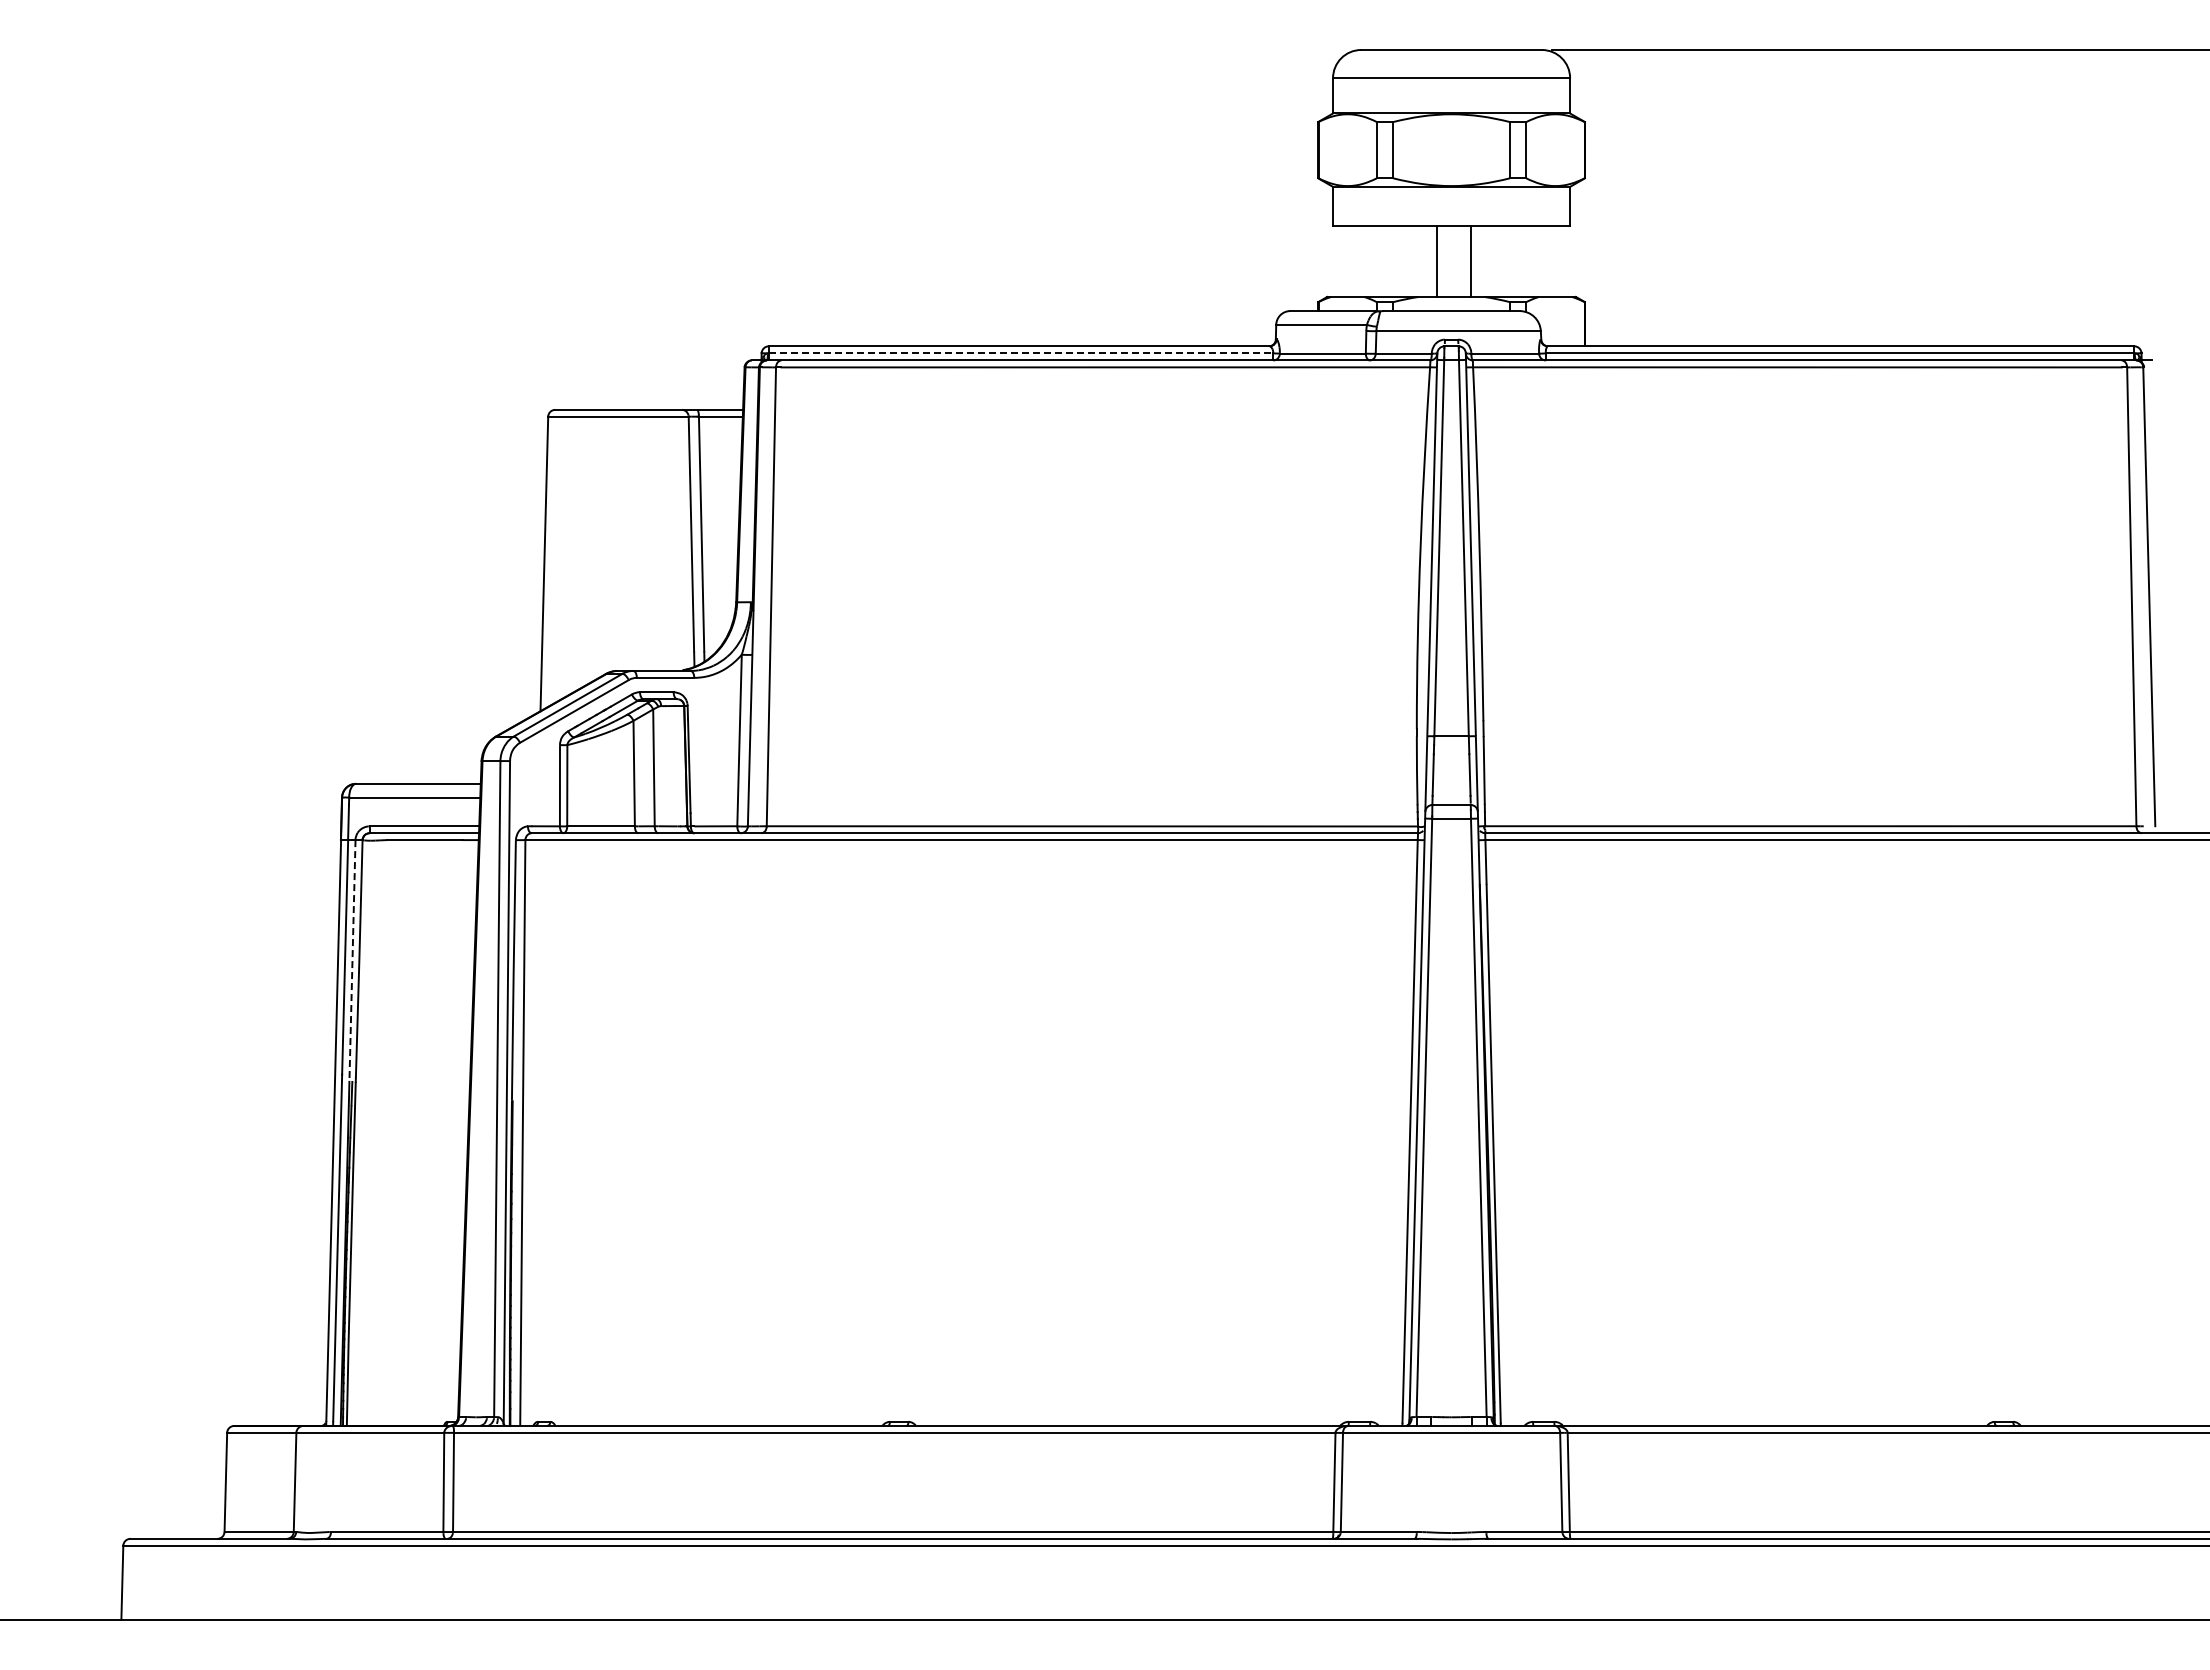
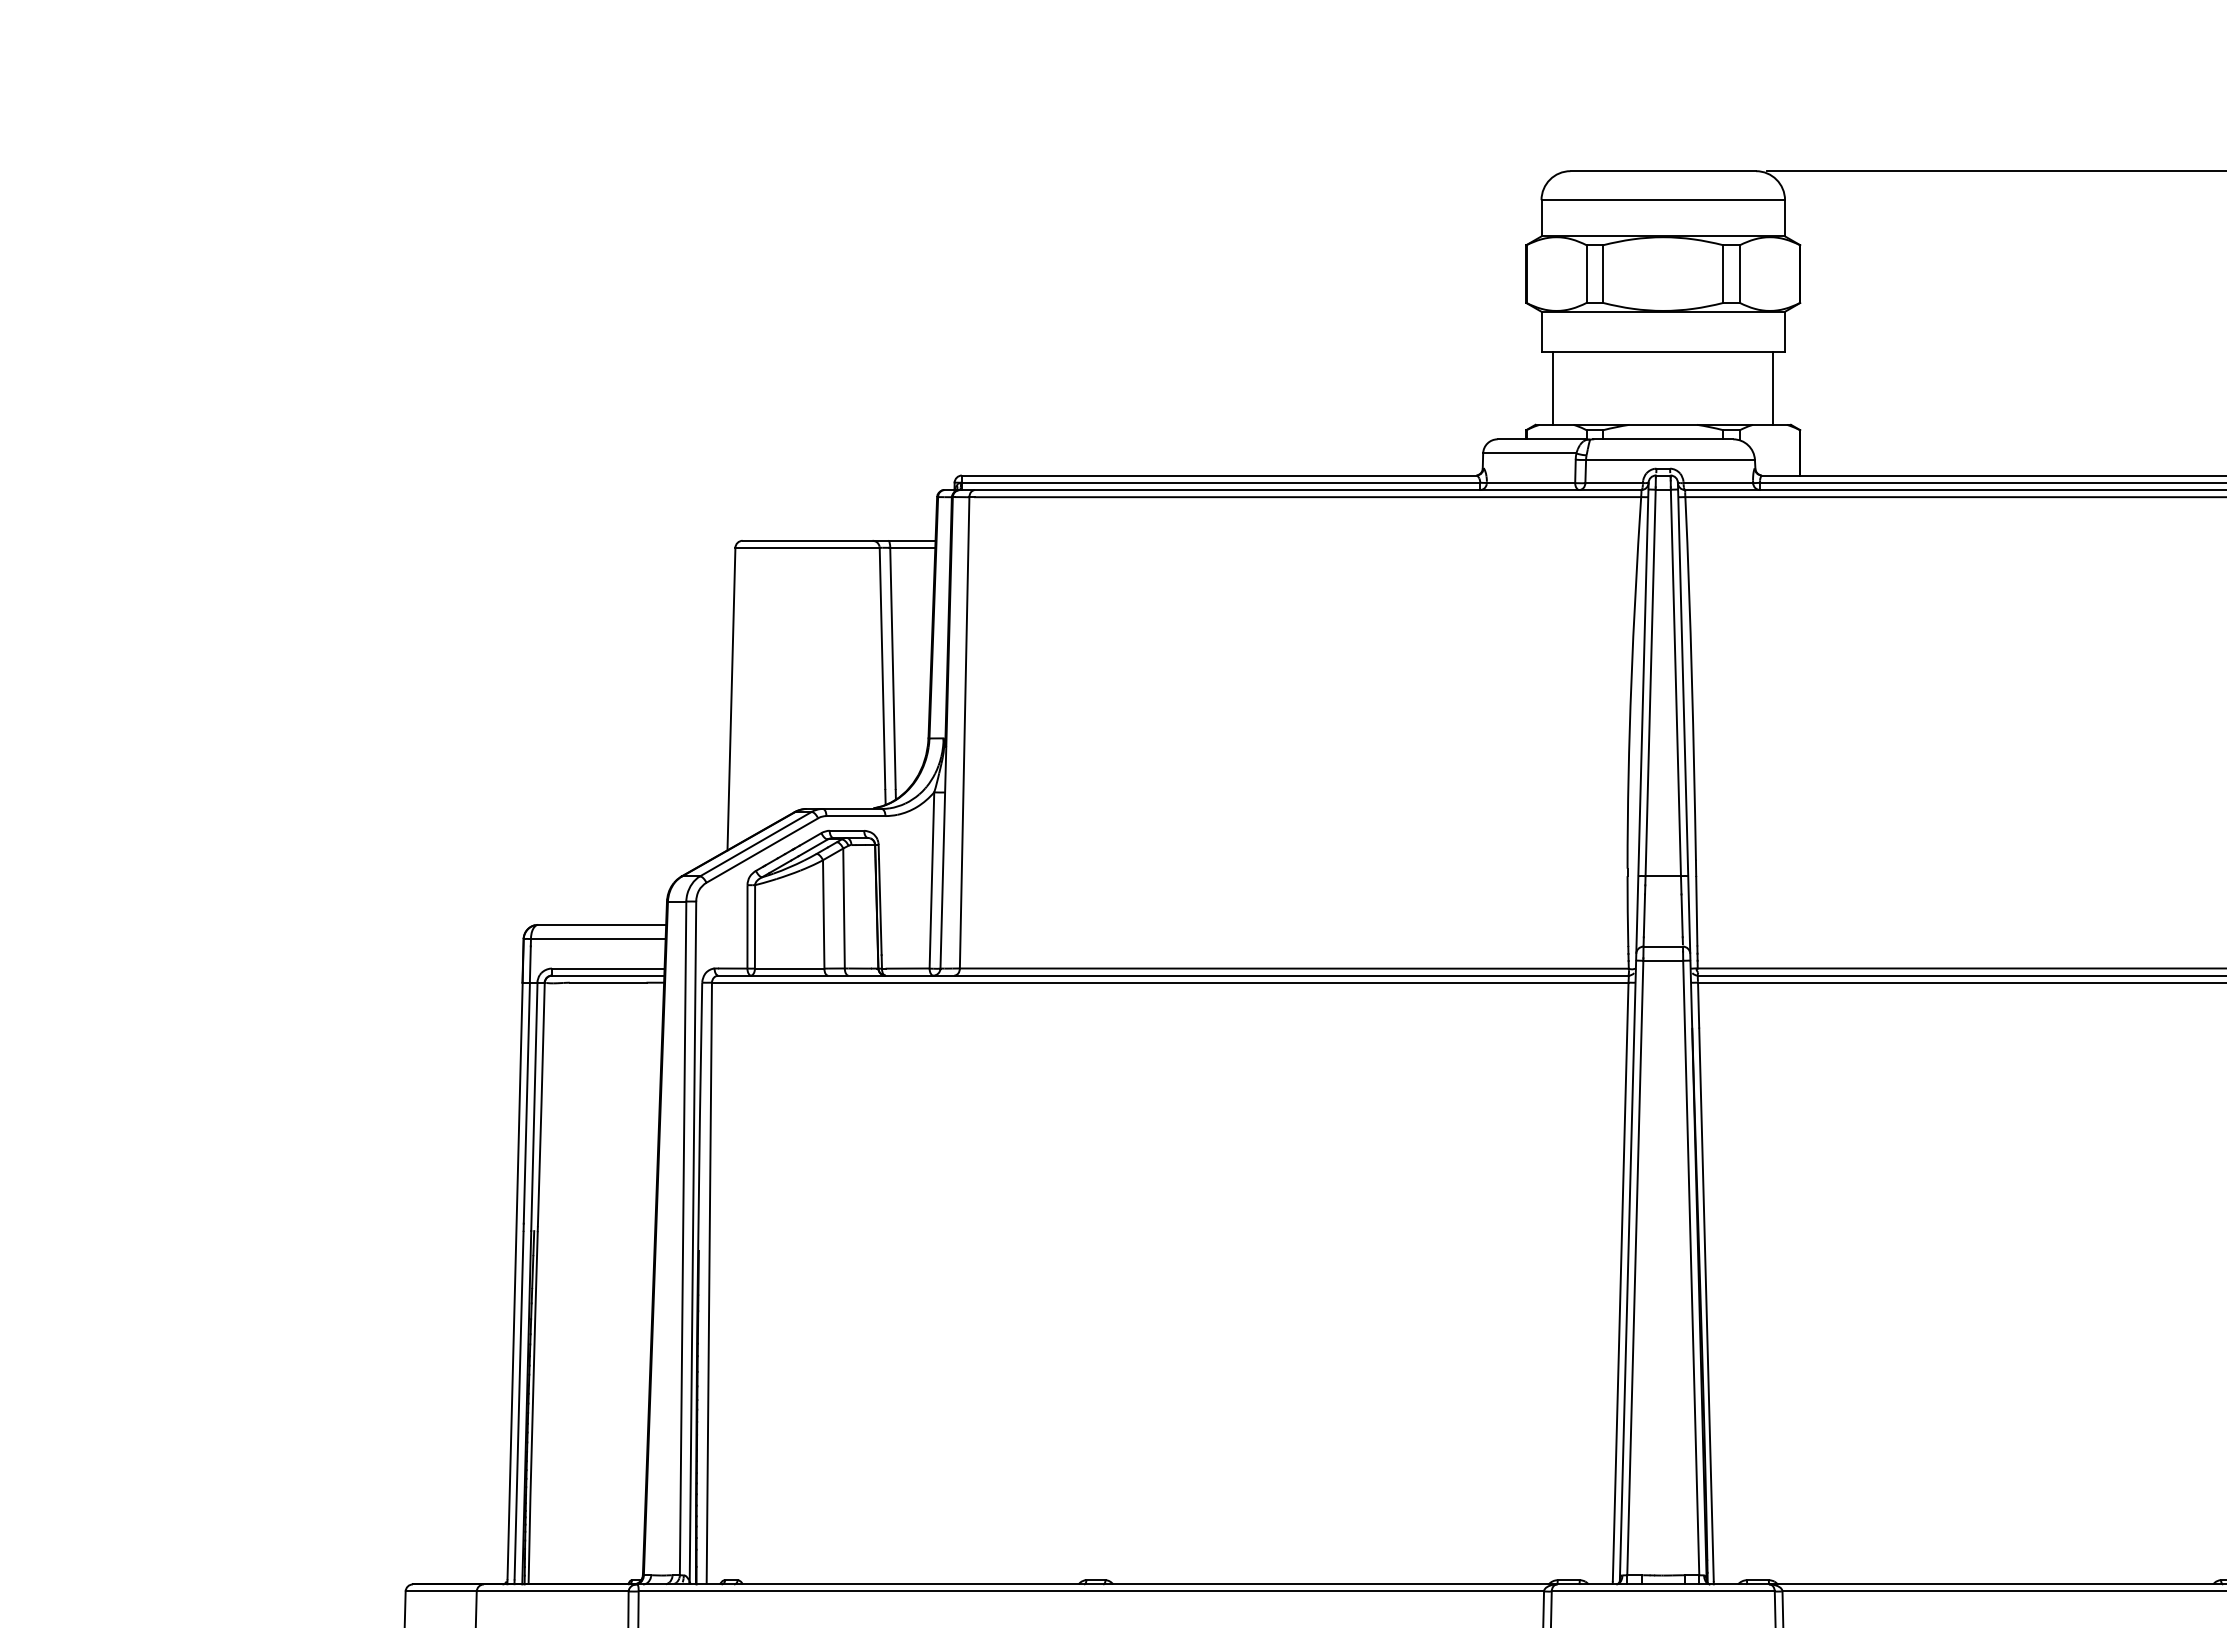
line: (1437, 261) -> (1553, 388), moved
line: (1470, 261) -> (1773, 388), moved
line: (1021, 353) -> (1221, 482), dashed -> solid
line: (352, 960) -> (534, 1106), dashed -> solid

